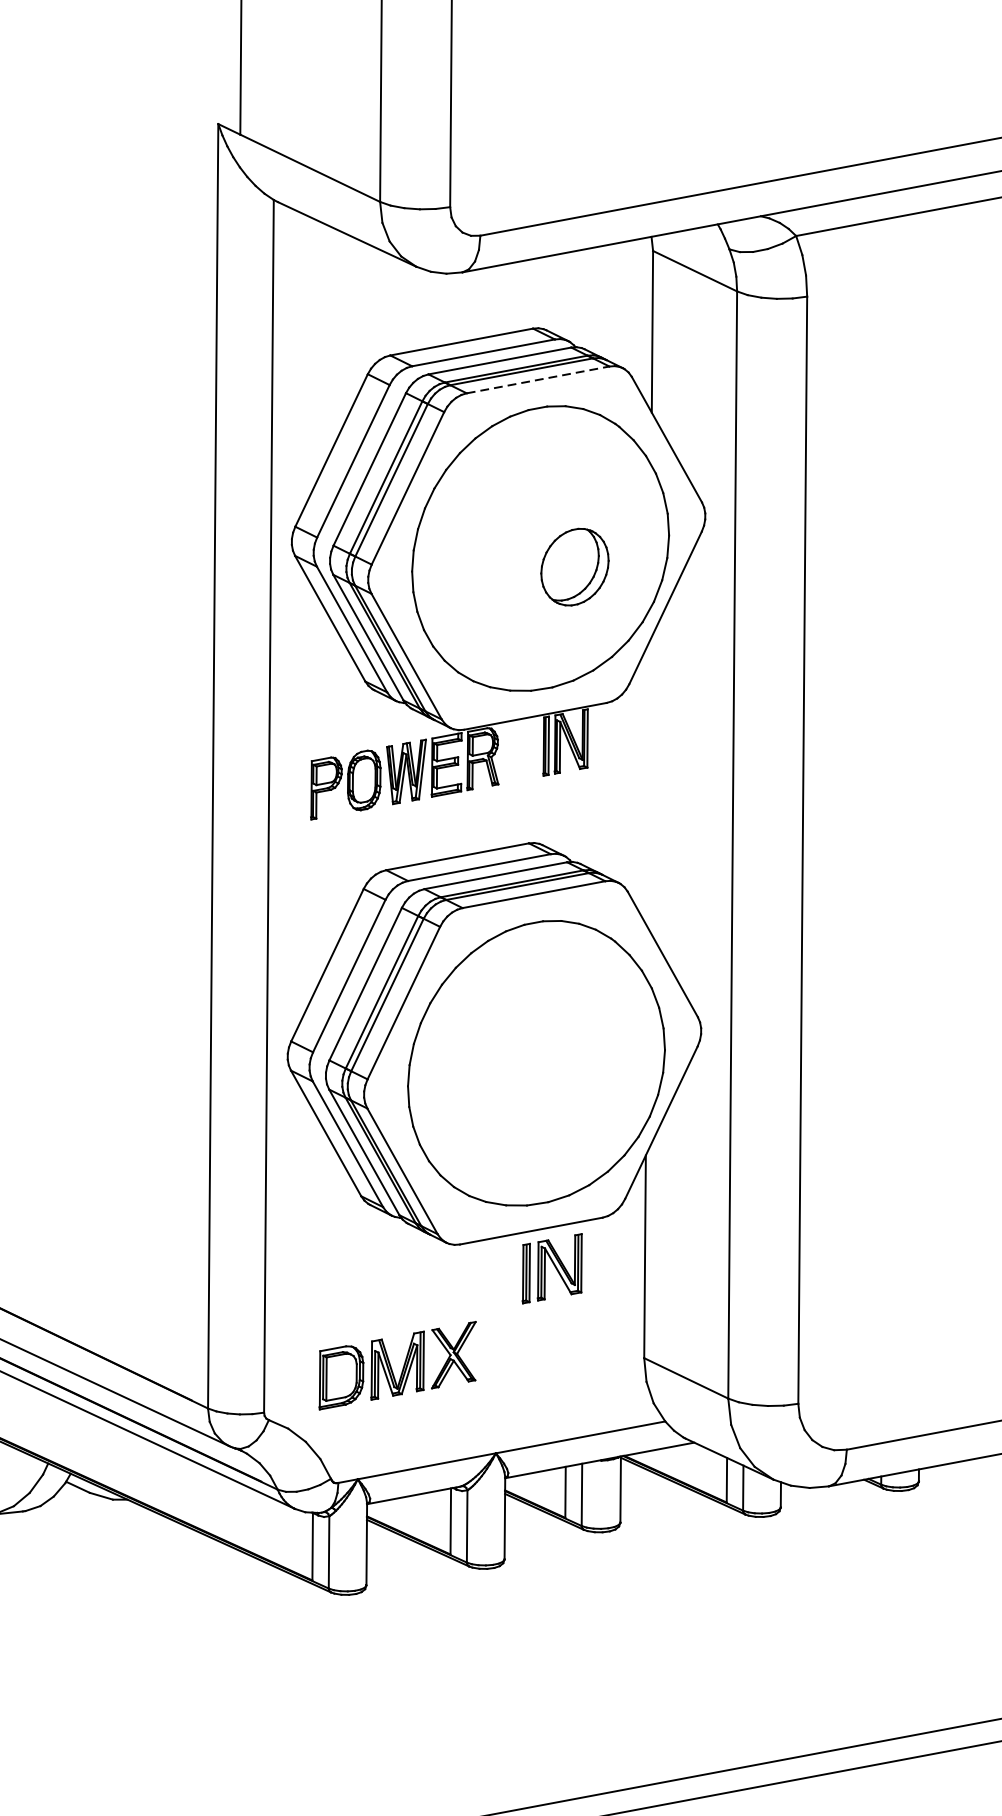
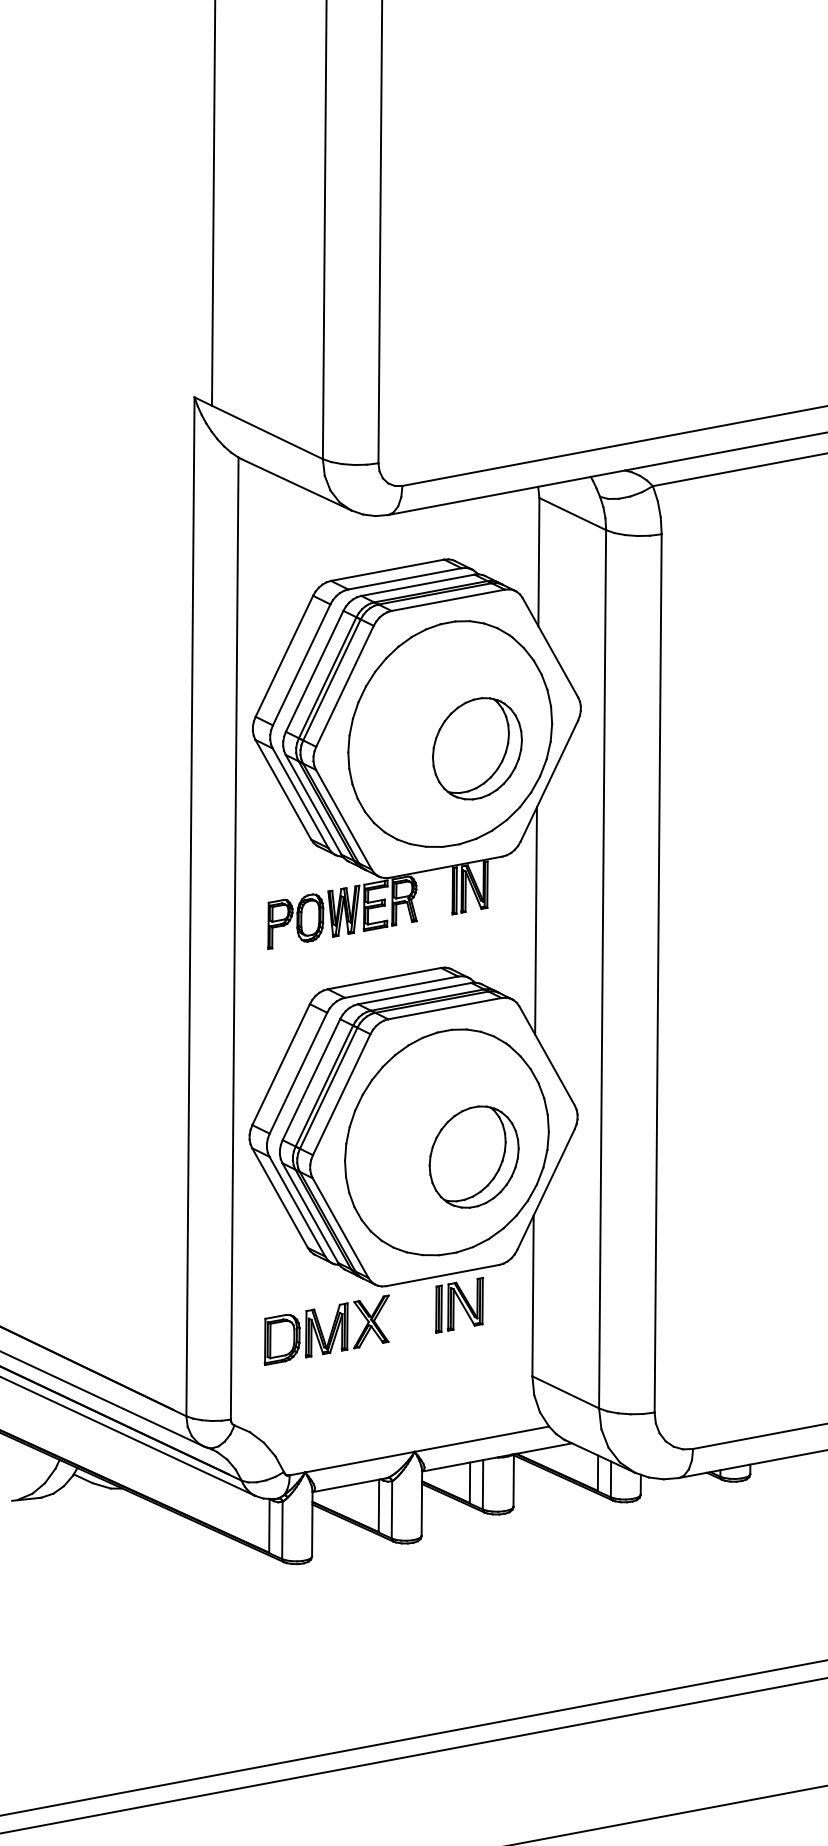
line: (538, 380) -> (448, 600), dashed -> solid
part: (575, 566) -> (477, 748), size x1.67
line: (648, 783) -> (535, 920), added
part: (569, 1081) -> (473, 1156), added
part: (397, 1364) -> (326, 1329), moved

